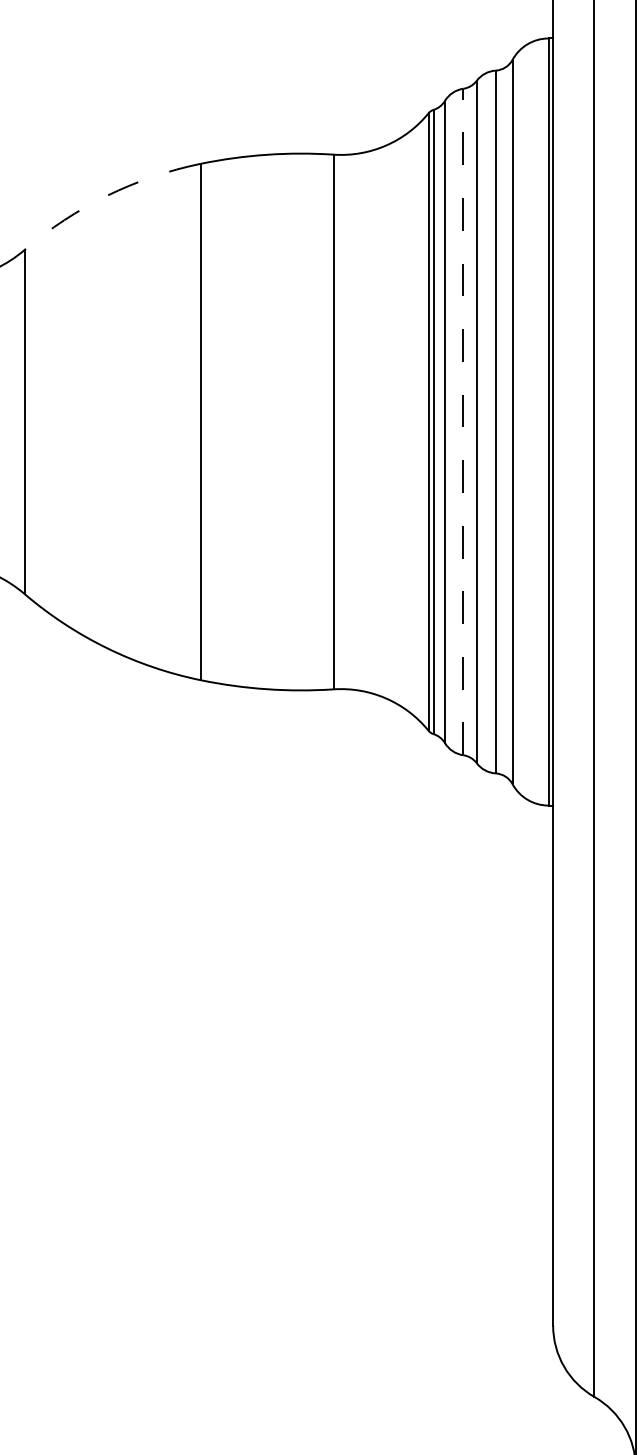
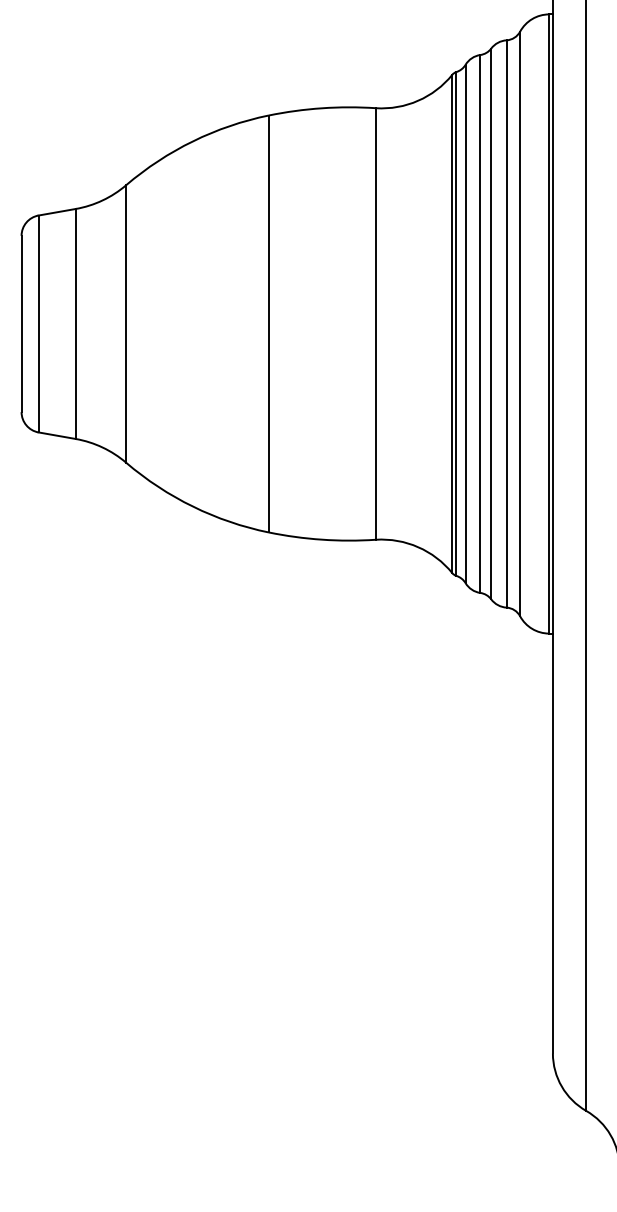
arc: (107, 195) -> (193, 141), dashed -> solid
line: (463, 421) -> (480, 323), dashed -> solid

